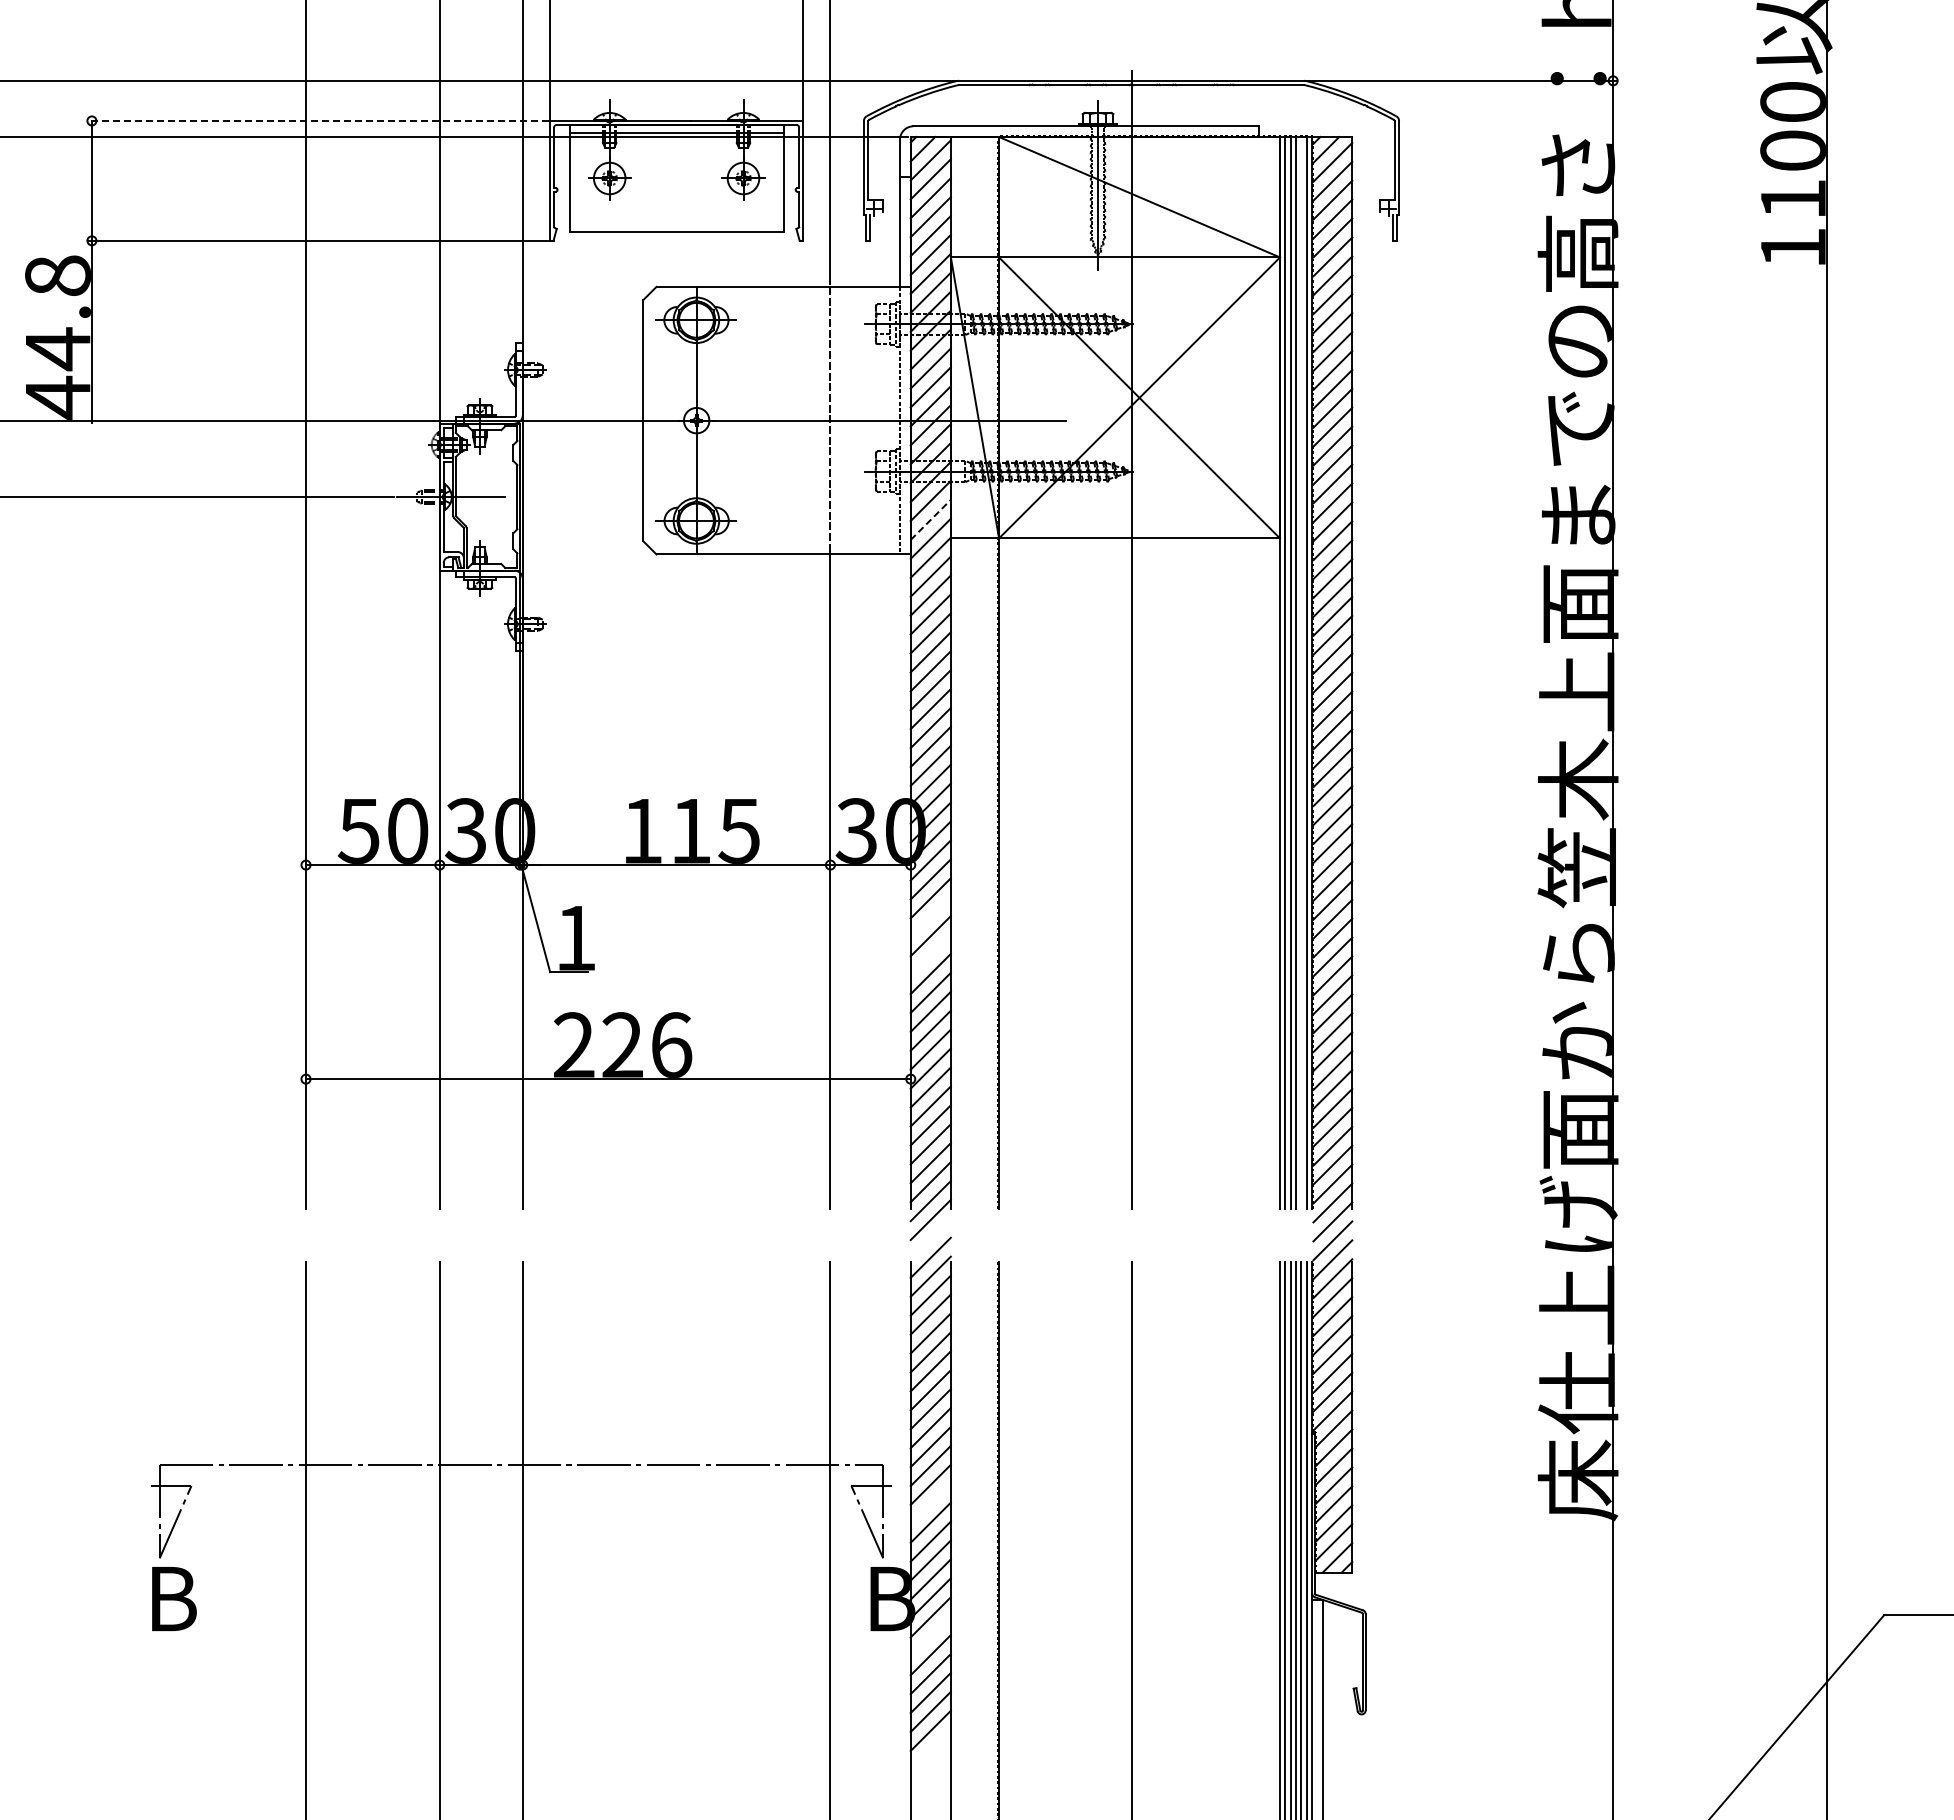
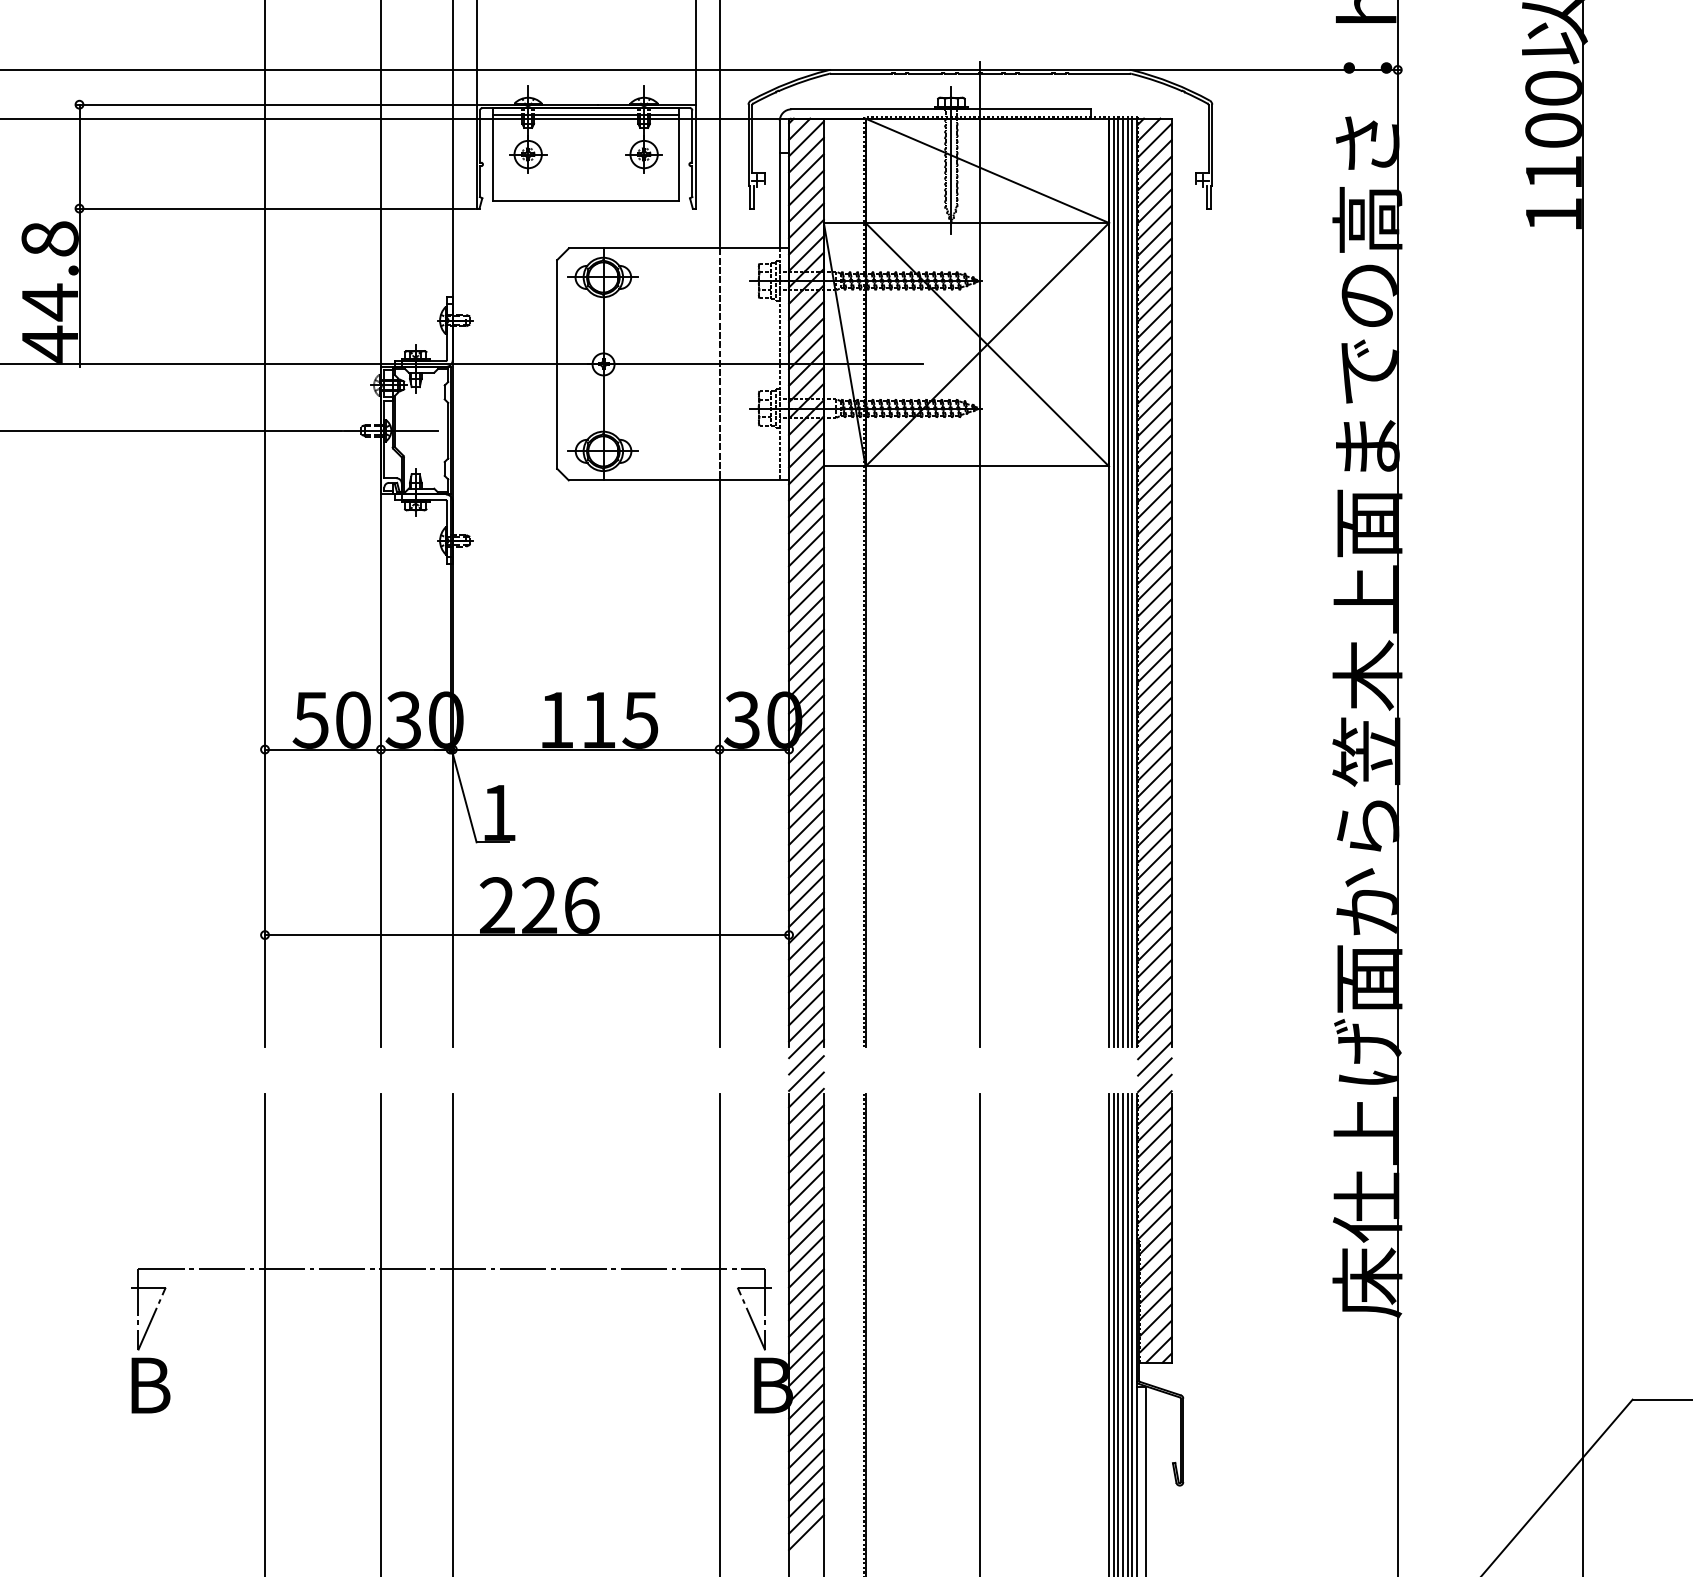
line: (318, 120) -> (275, 104), dashed -> solid
line: (931, 519) -> (807, 450), dashed -> solid
line: (1301, 672) -> (1127, 582), added
line: (930, 917) -> (806, 794), added
line: (930, 955) -> (806, 827), added
line: (930, 1238) -> (806, 1073), added
line: (930, 1503) -> (806, 1302), added
line: (930, 1636) -> (806, 1418), added
line: (930, 1749) -> (806, 1516), added
line: (930, 1768) -> (806, 1532), added

